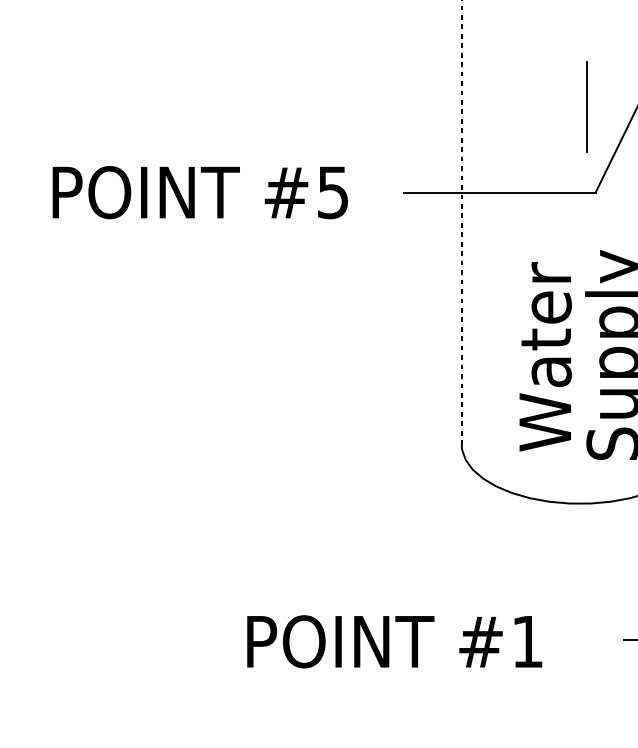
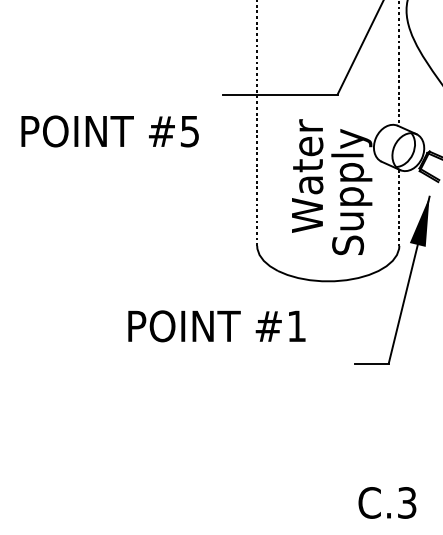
line: (587, 106) -> (332, 42), removed
text: (199, 192) -> (109, 131), moved
text: (545, 355) -> (307, 175), moved
text: (393, 642) -> (216, 326), moved

